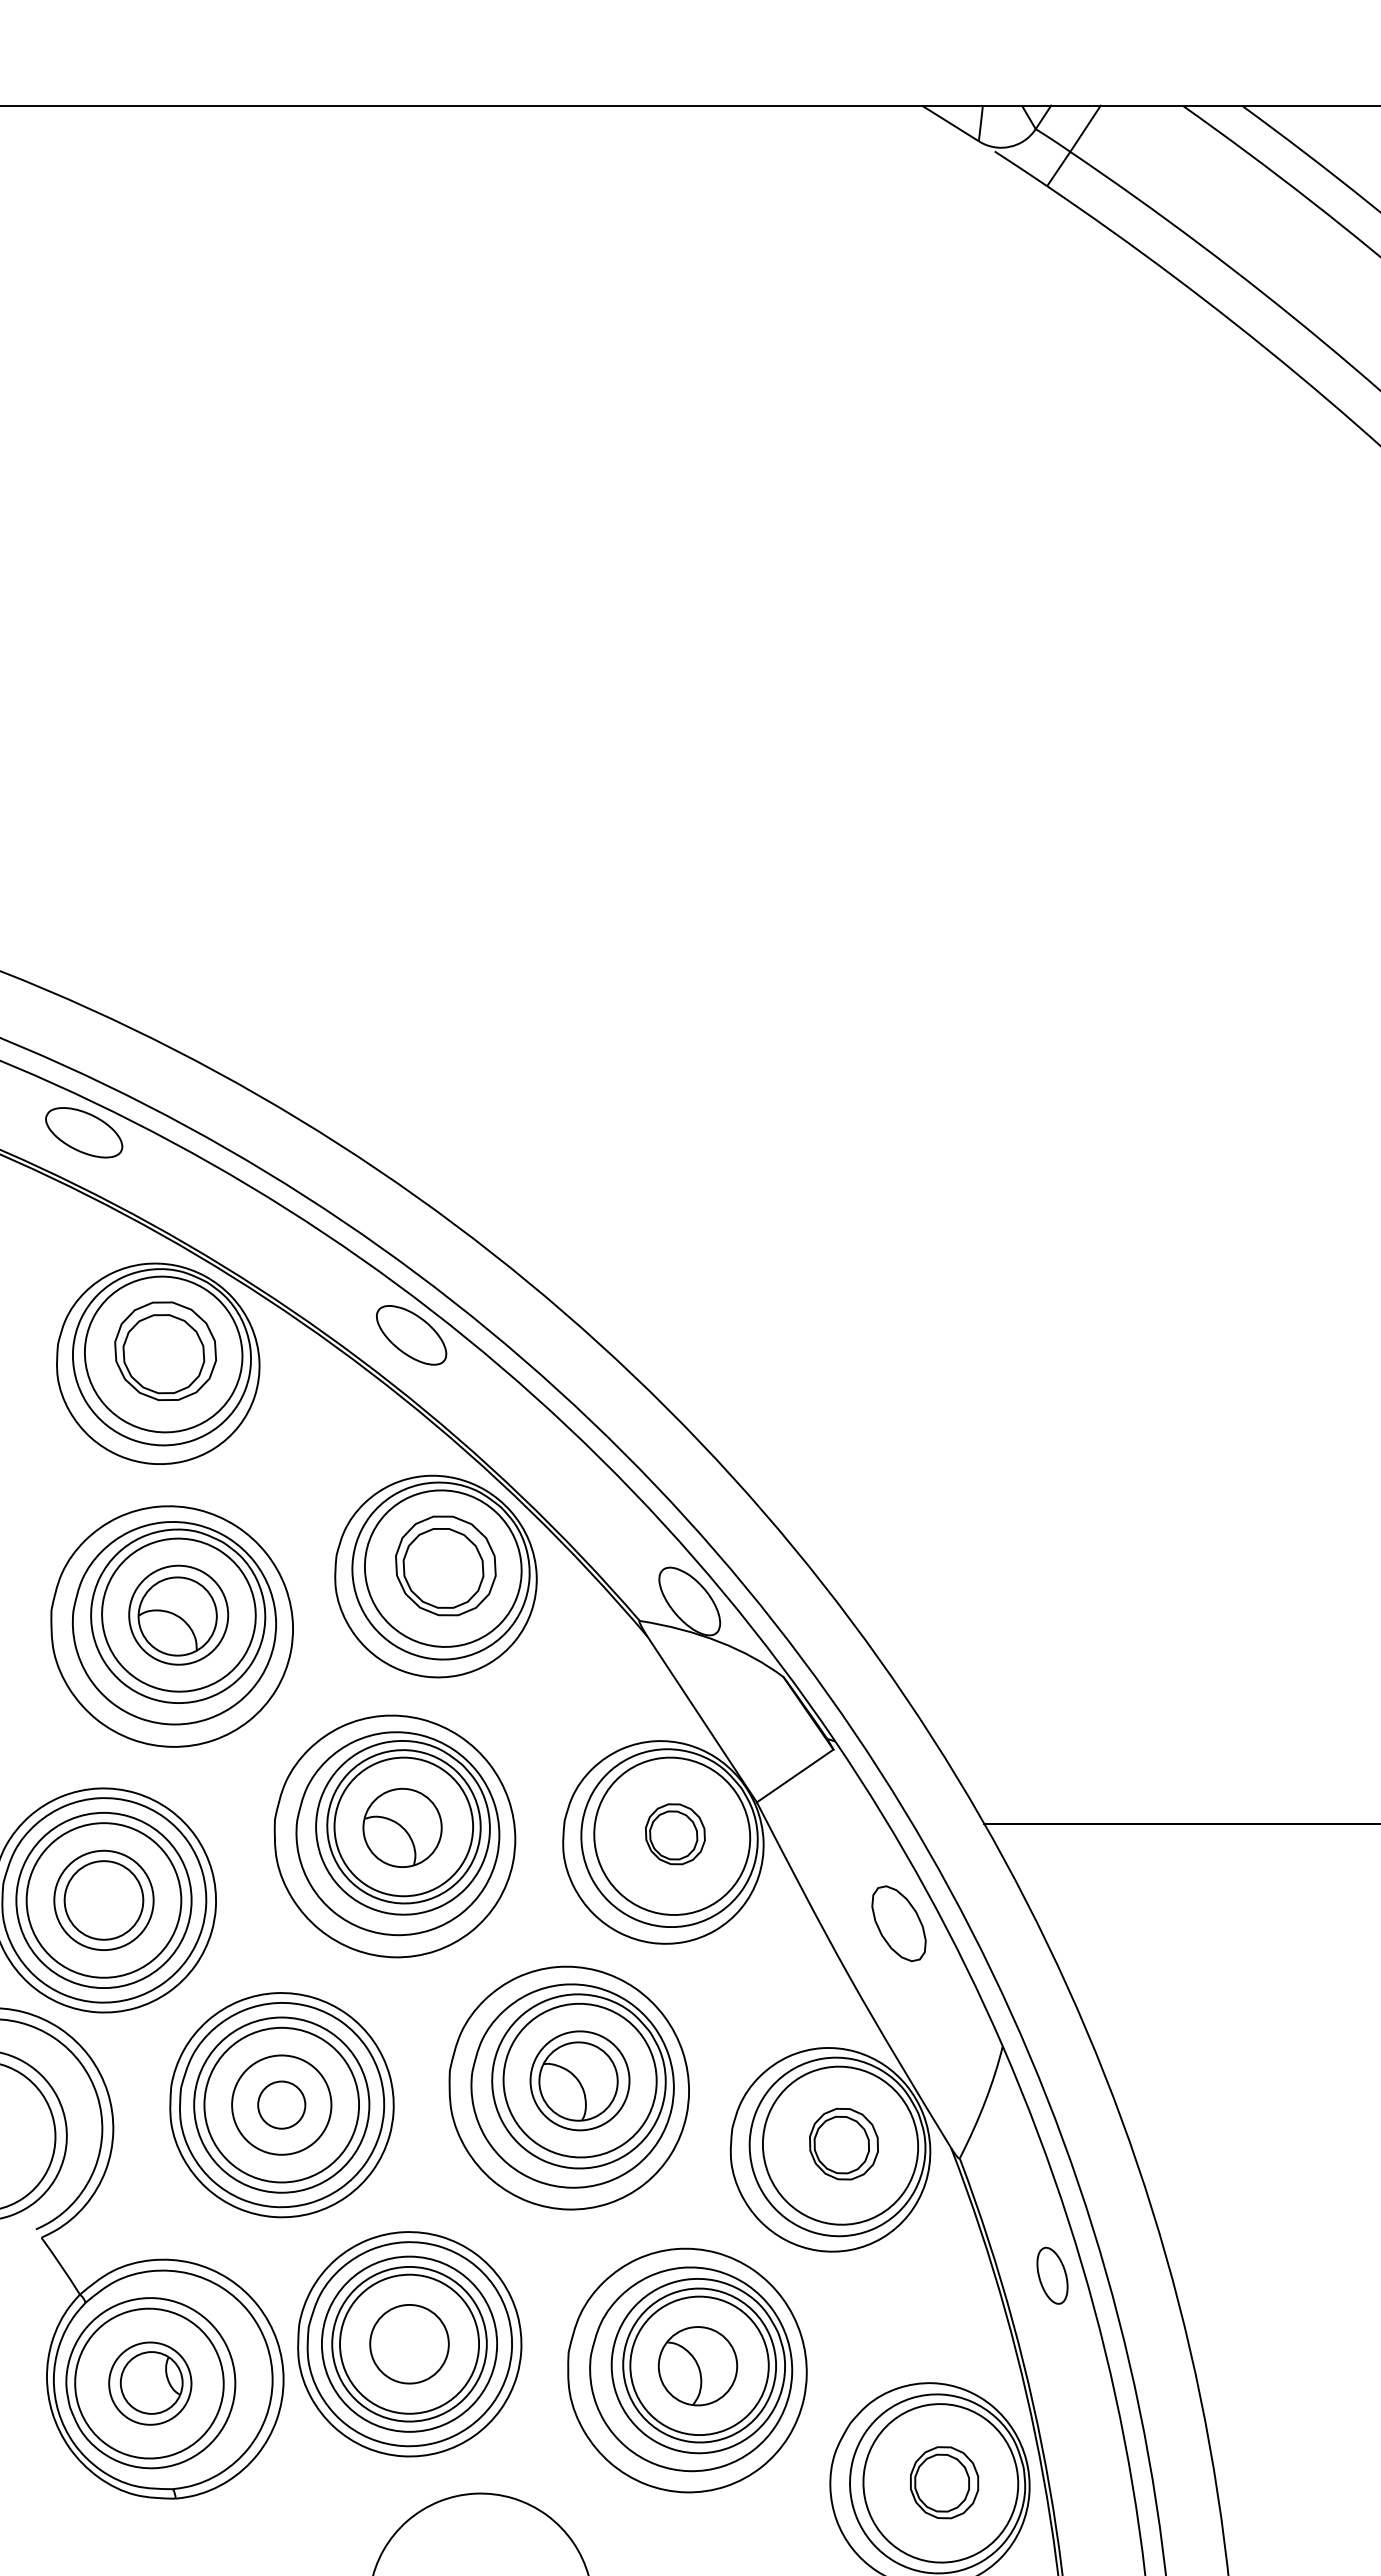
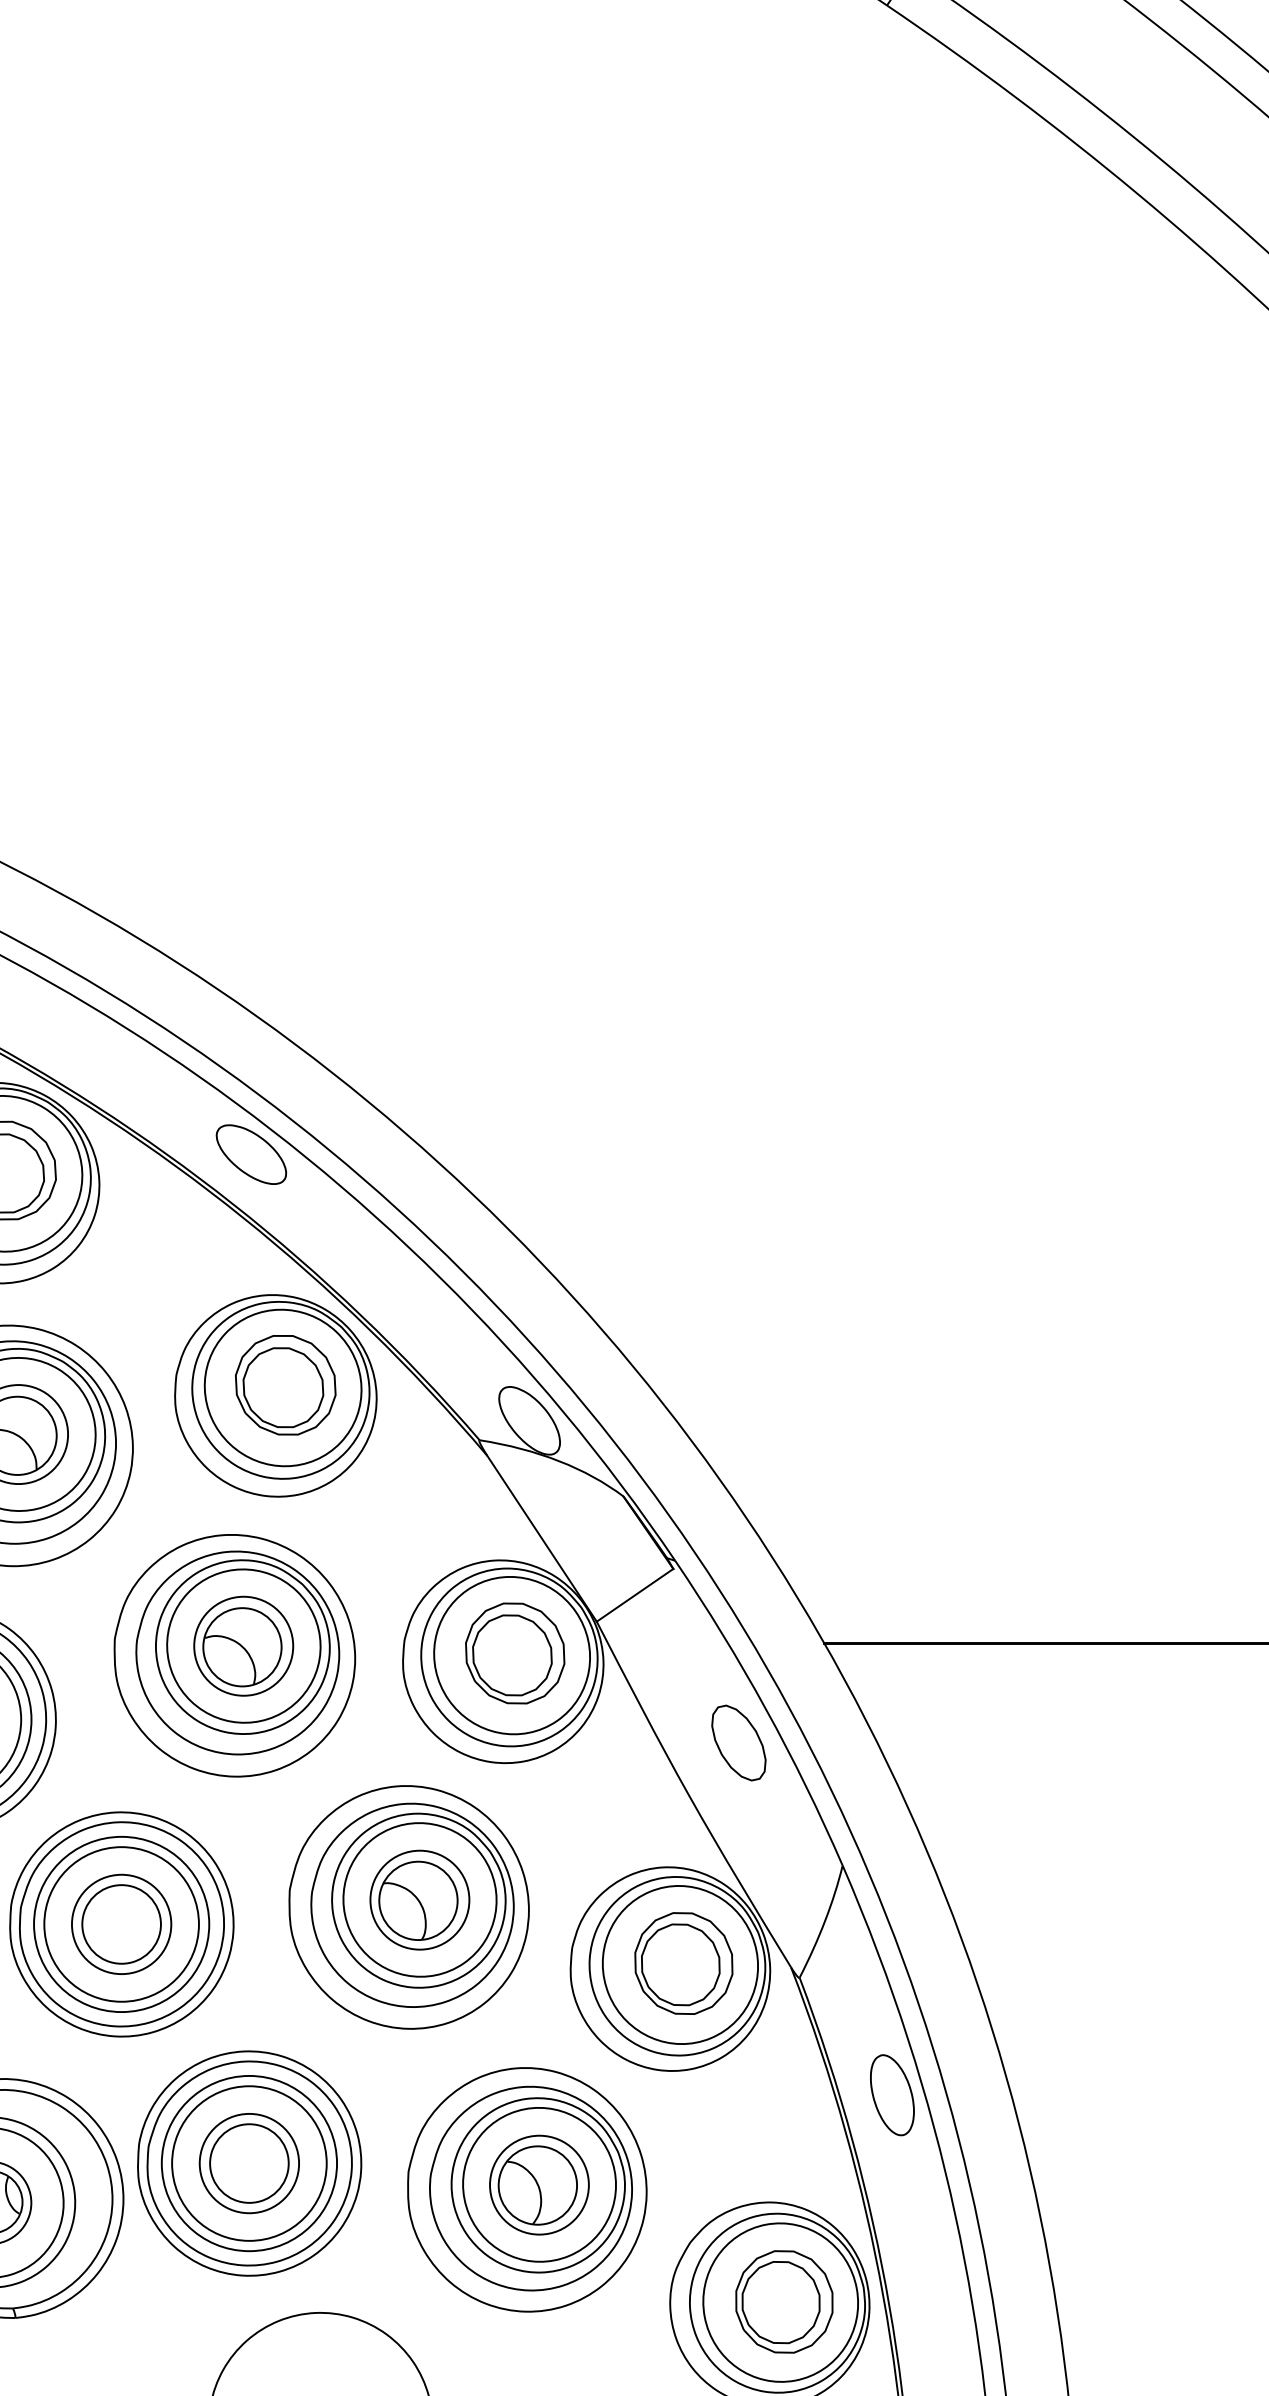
circle: (403, 1826) -> (243, 1645), size x0.71
part: (675, 1834) -> (515, 1653), size x1.67
circle: (281, 2104) -> (121, 1923), size x1.67
part: (843, 2143) -> (683, 1962), size x1.43
part: (1052, 2275) -> (892, 2094), size x1.43
circle: (409, 2343) -> (249, 2162), size x0.71
circle: (699, 2365) -> (539, 2184), size x0.71
part: (944, 2482) -> (784, 2301), size x1.43

